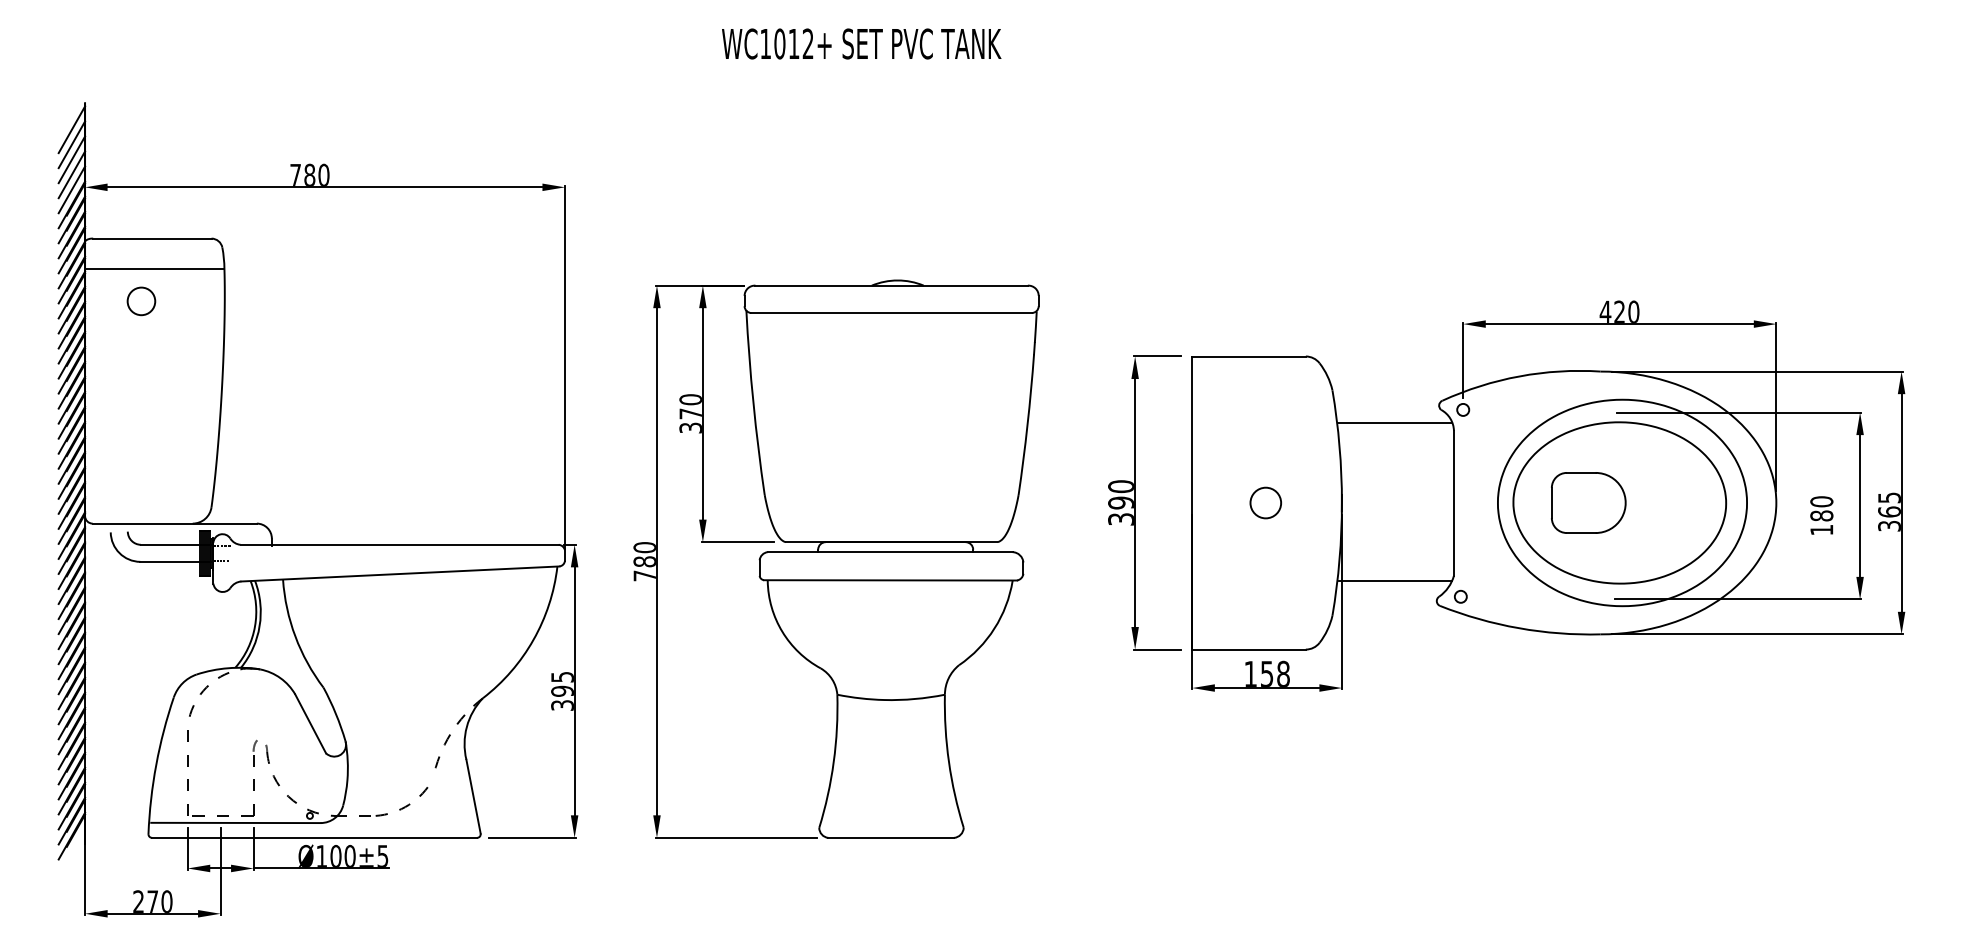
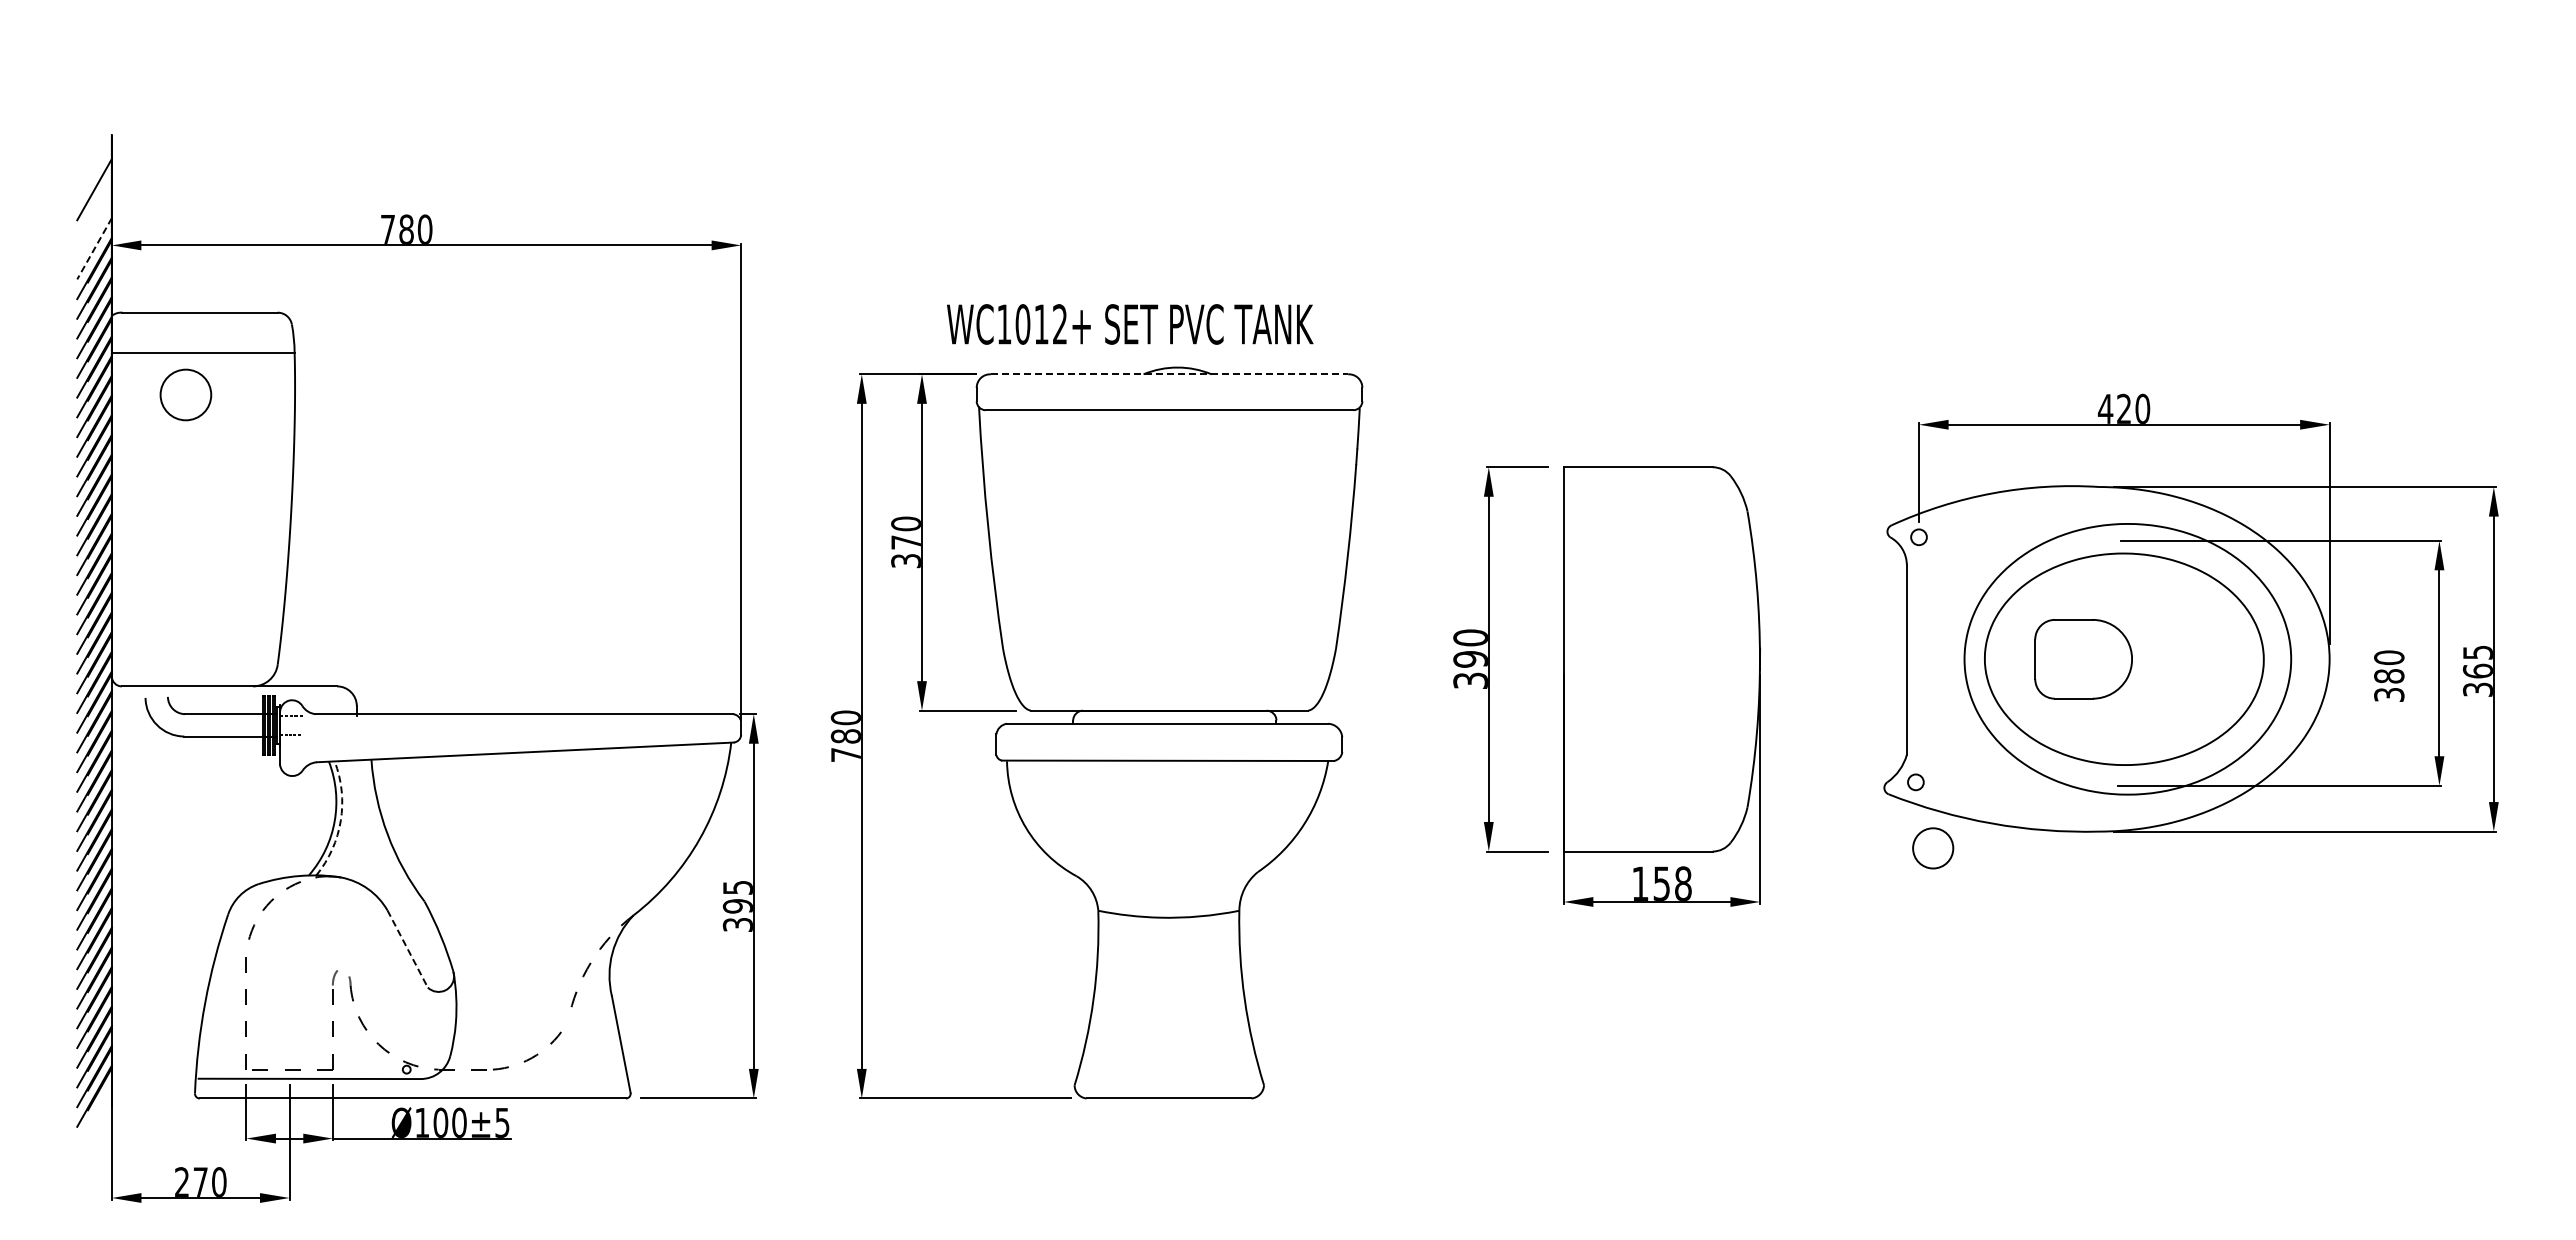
text: (861, 44) -> (1130, 324), moved
line: (71, 129) -> (94, 169), removed
line: (71, 159) -> (94, 208), removed
line: (71, 174) -> (94, 228), removed
line: (71, 190) -> (94, 249), solid -> dashed
line: (891, 285) -> (1169, 374), solid -> dashed
circle: (141, 301) -> (185, 394), size x1.4
line: (1394, 423) -> (1829, 554), removed
circle: (1266, 503) -> (1933, 848), moved
text: (1822, 529) -> (2389, 694), 180 -> 380
line: (1395, 580) -> (1830, 761), removed
arc: (259, 625) -> (340, 820), solid -> dashed
line: (310, 723) -> (407, 948), solid -> dashed

